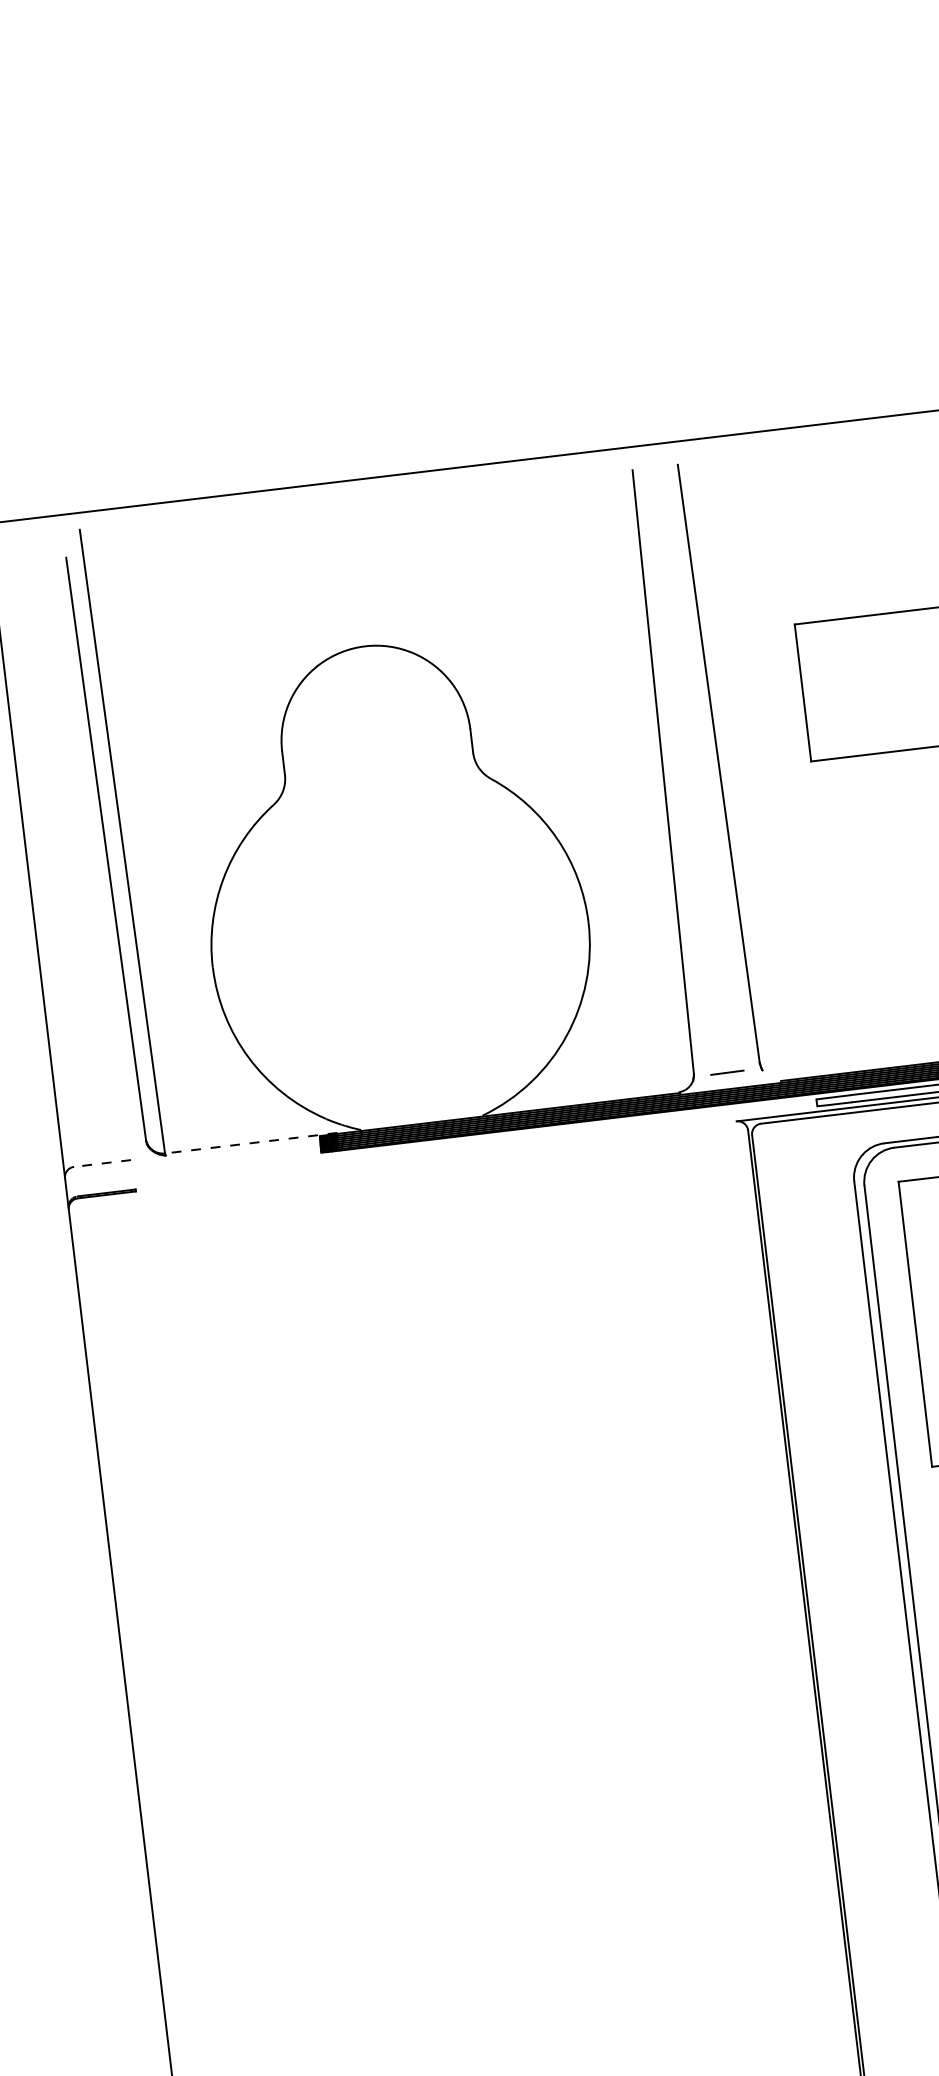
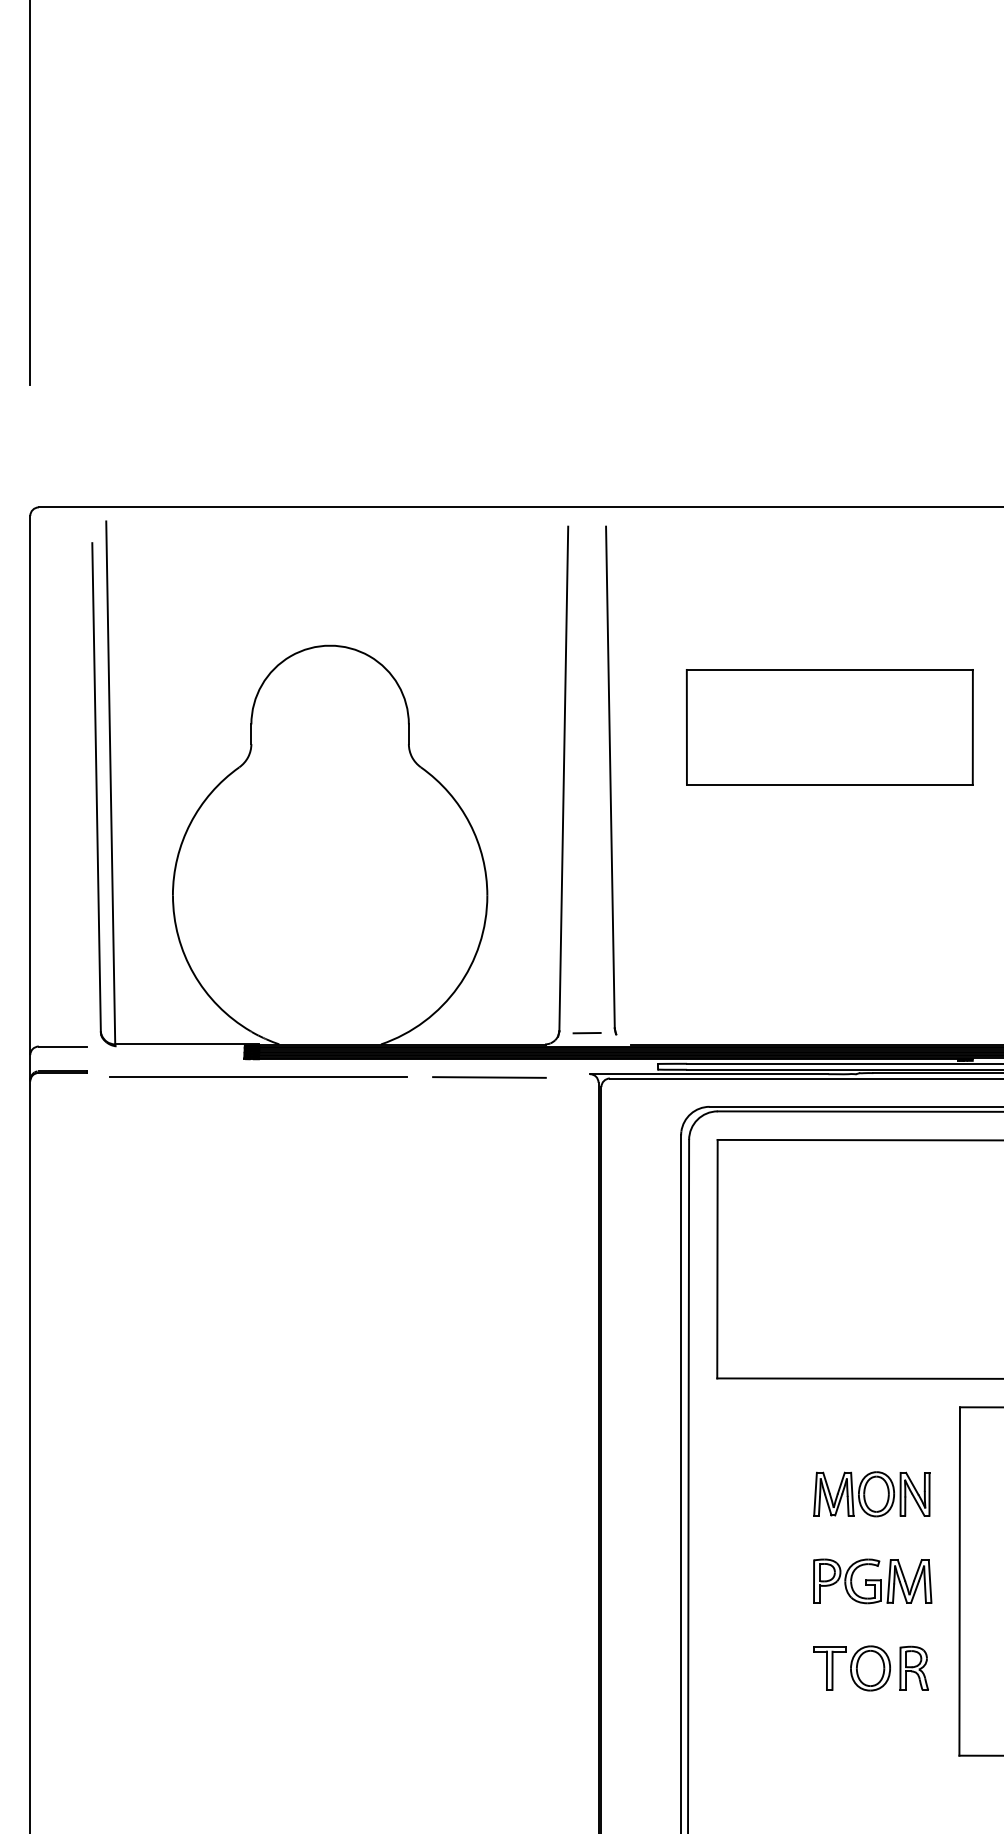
line: (617, 1139) -> (489, 1077), added
line: (251, 1143) -> (187, 1044), dashed -> solid
line: (102, 1163) -> (62, 1046), dashed -> solid
line: (340, 1172) -> (258, 1077), added

